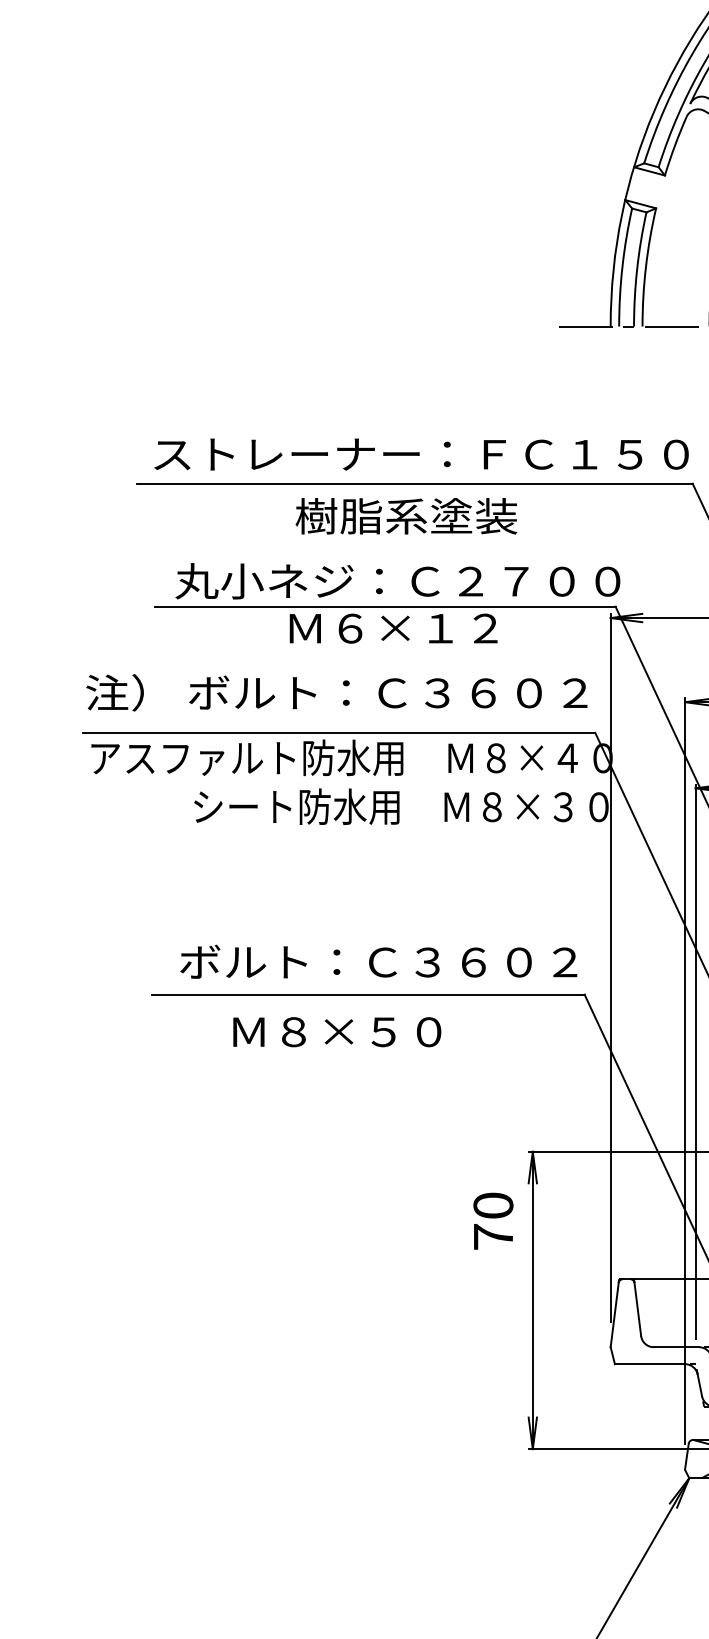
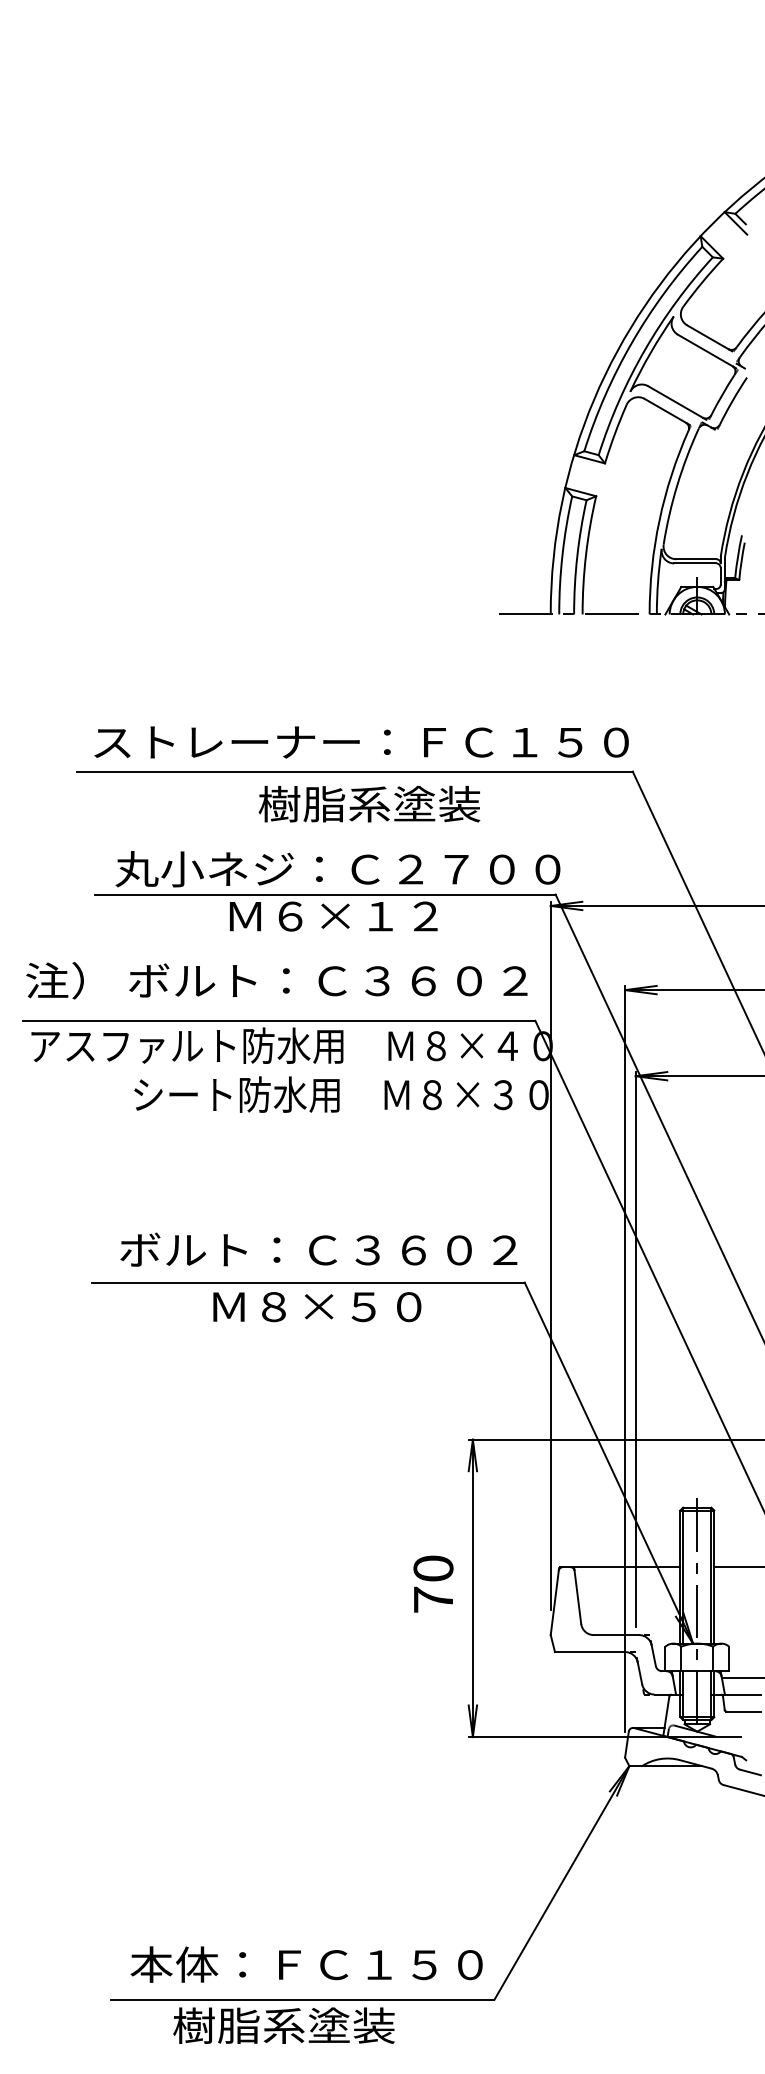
text: (406, 515) -> (369, 803), moved
text: (337, 1032) -> (317, 1307), moved
text: (493, 1220) -> (433, 1583), moved

